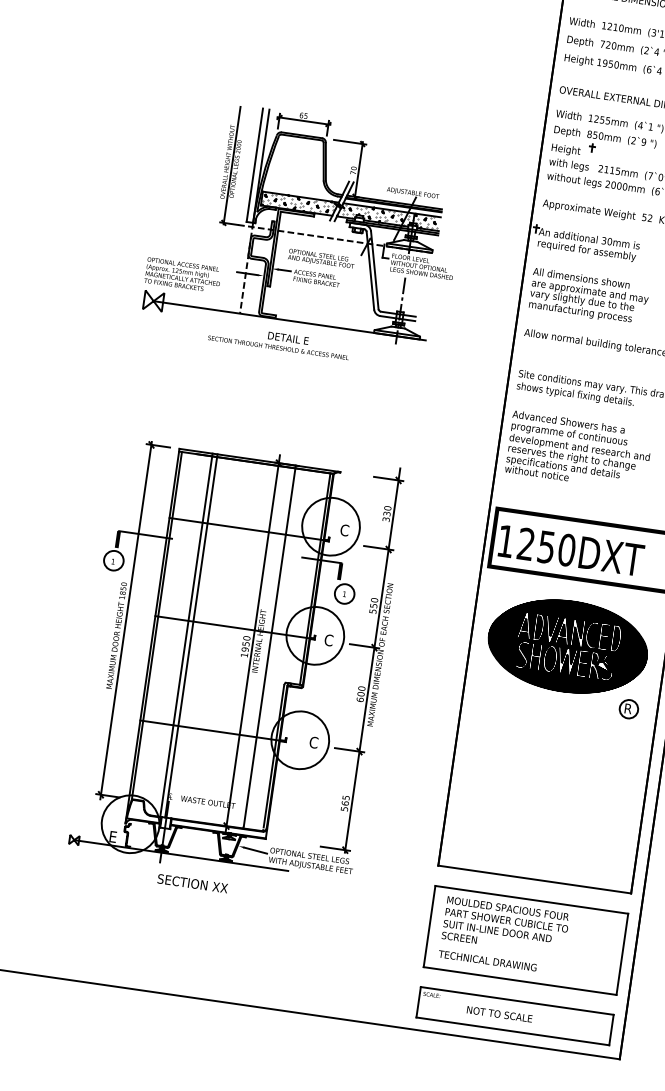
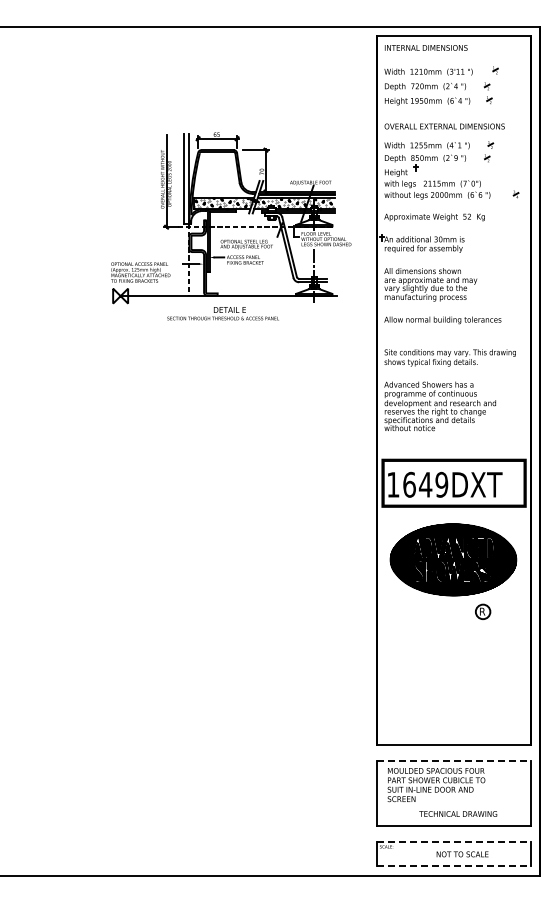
part: (305, 233) -> (231, 226), moved
text: (546, 546) -> (425, 484), 1250DXT -> 1649DXT
part: (233, 668) -> (195, 614), removed
part: (629, 708) -> (483, 611), moved
line: (531, 899) -> (453, 761), solid -> dashed
text: (488, 960) -> (458, 813), moved
line: (516, 1000) -> (453, 841), solid -> dashed
text: (499, 1014) -> (462, 854), moved
line: (512, 1031) -> (453, 866), solid -> dashed

